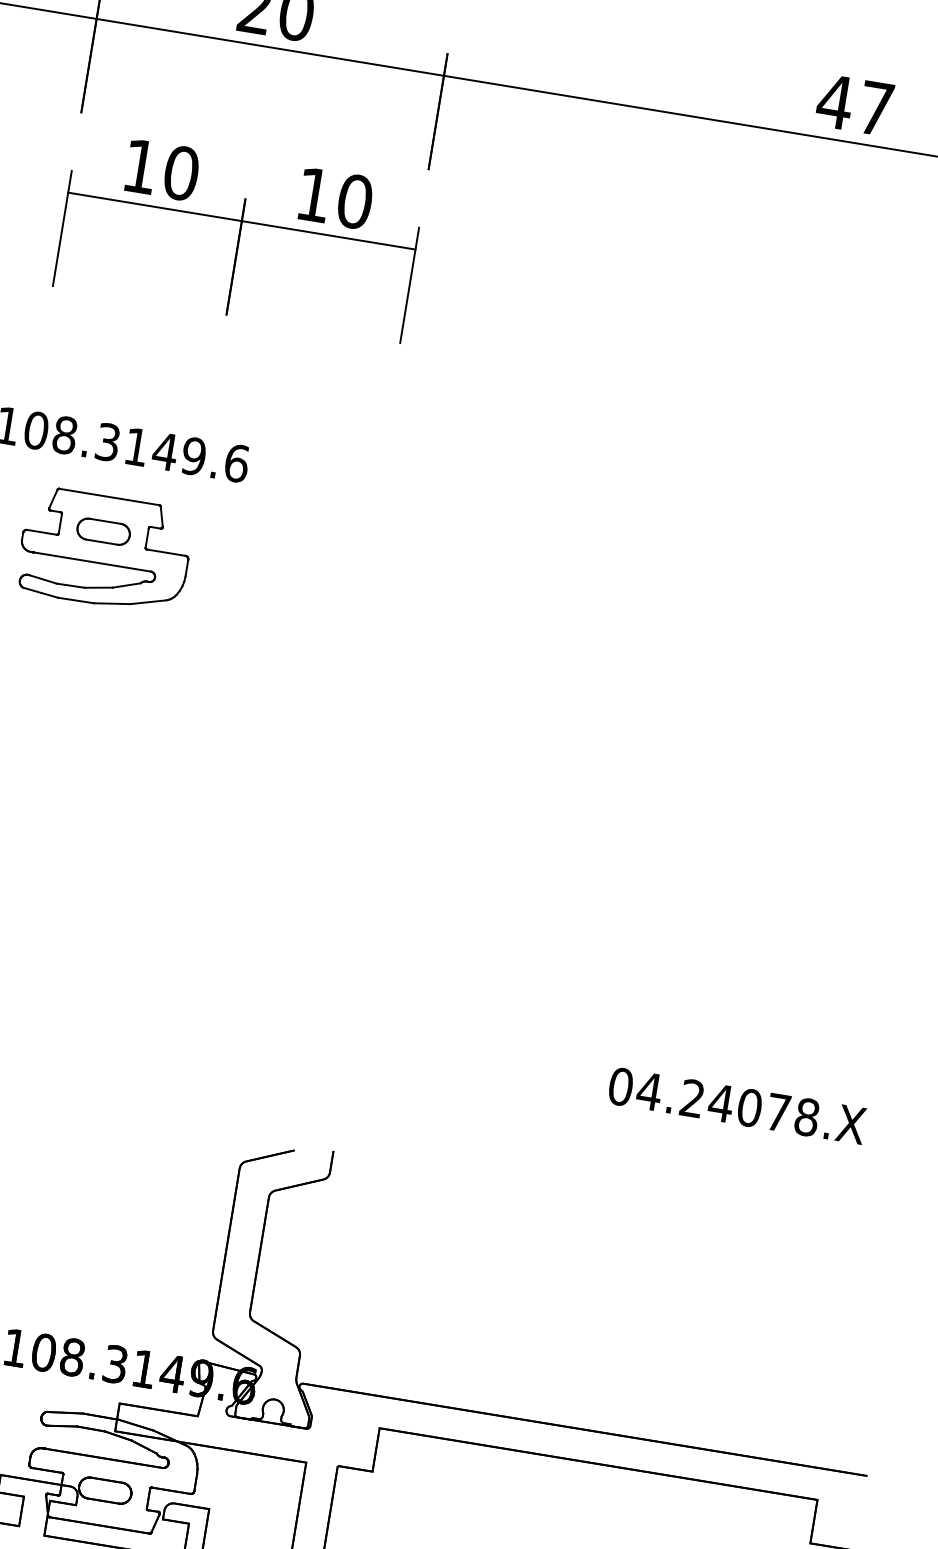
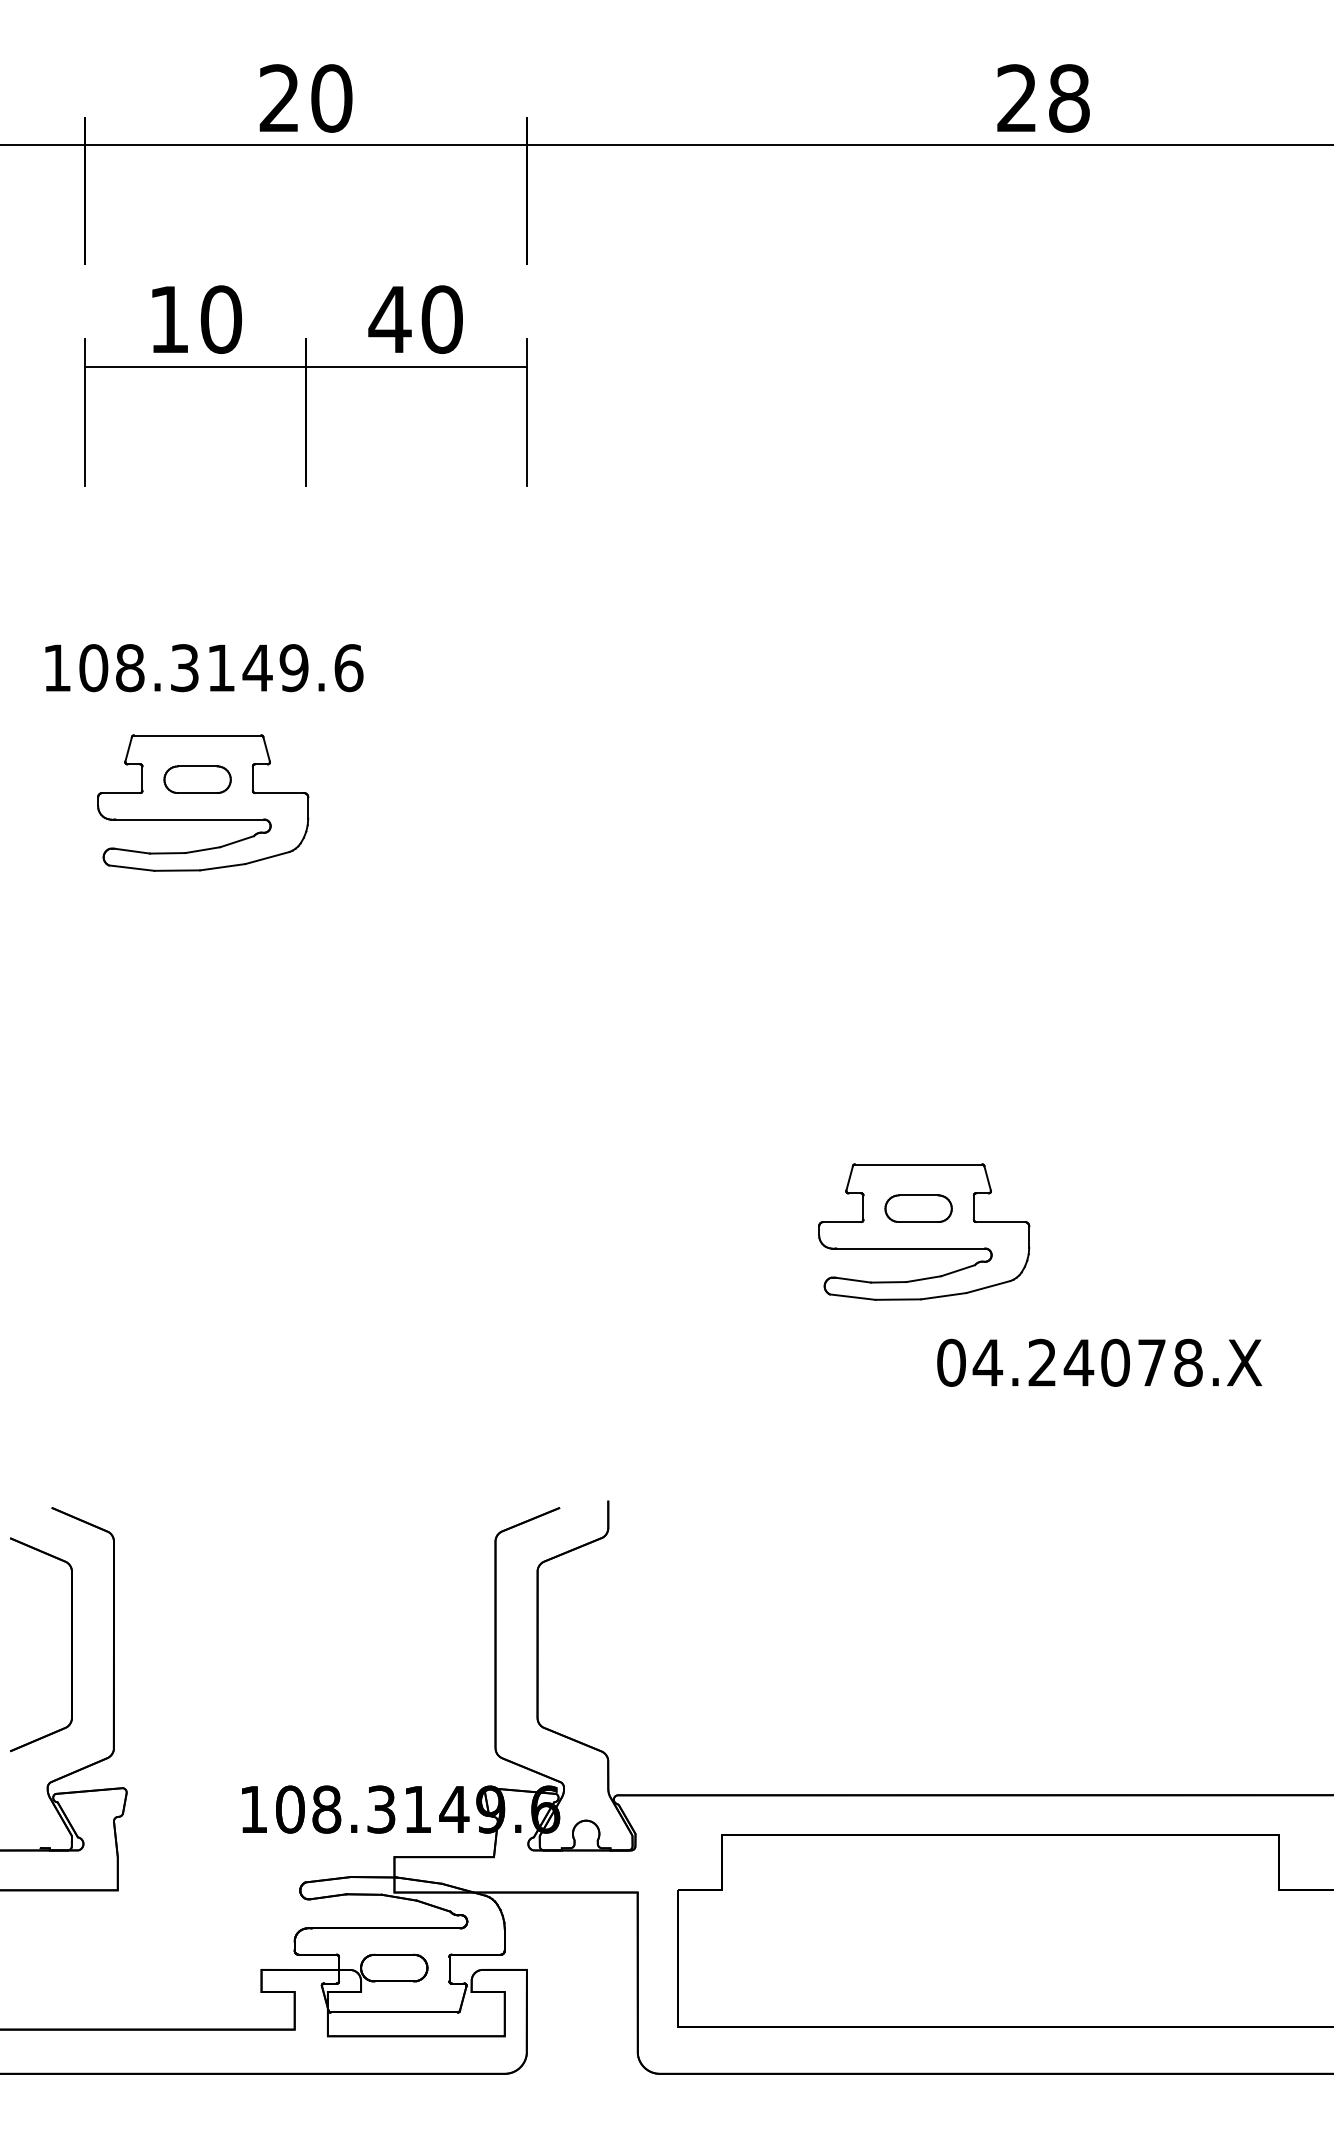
text: (855, 105) -> (1042, 98), 47 -> 28
text: (313, 194) -> (389, 319), 10 -> 40
part: (616, 980) -> (924, 1231), added

